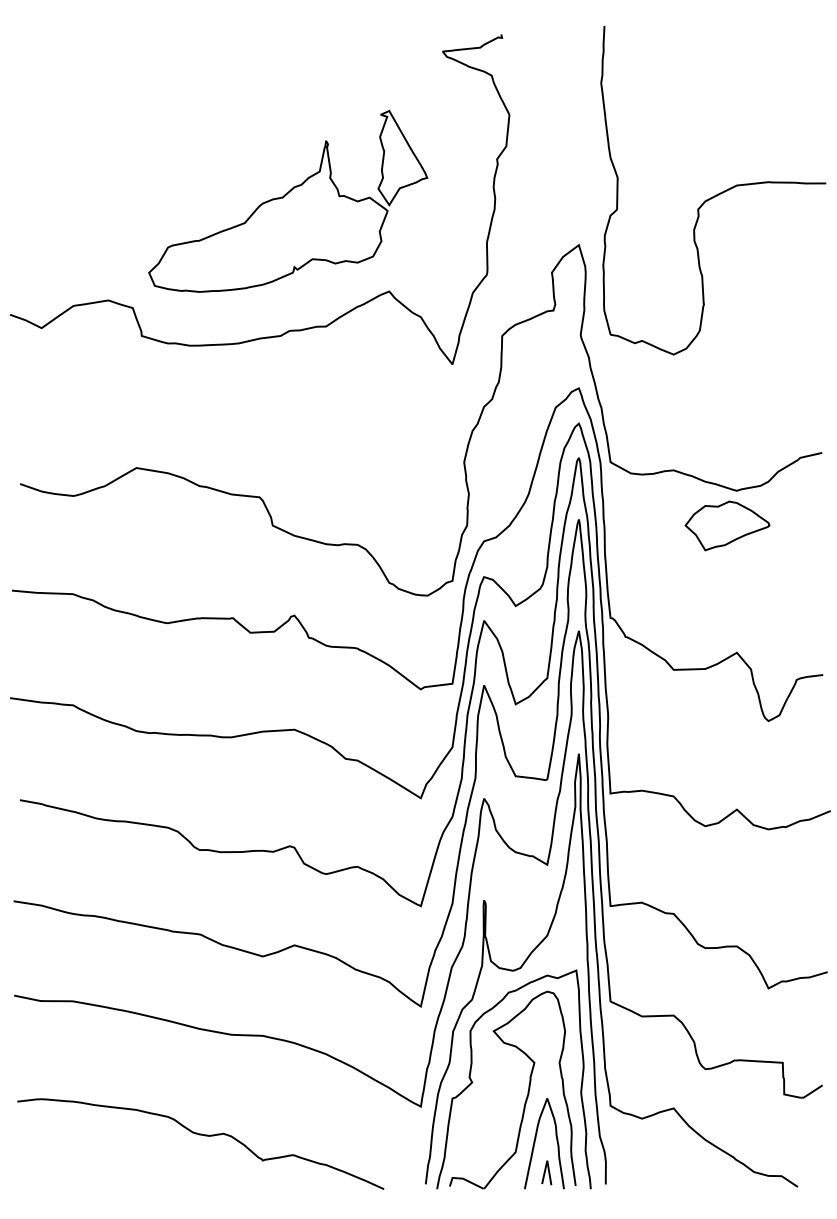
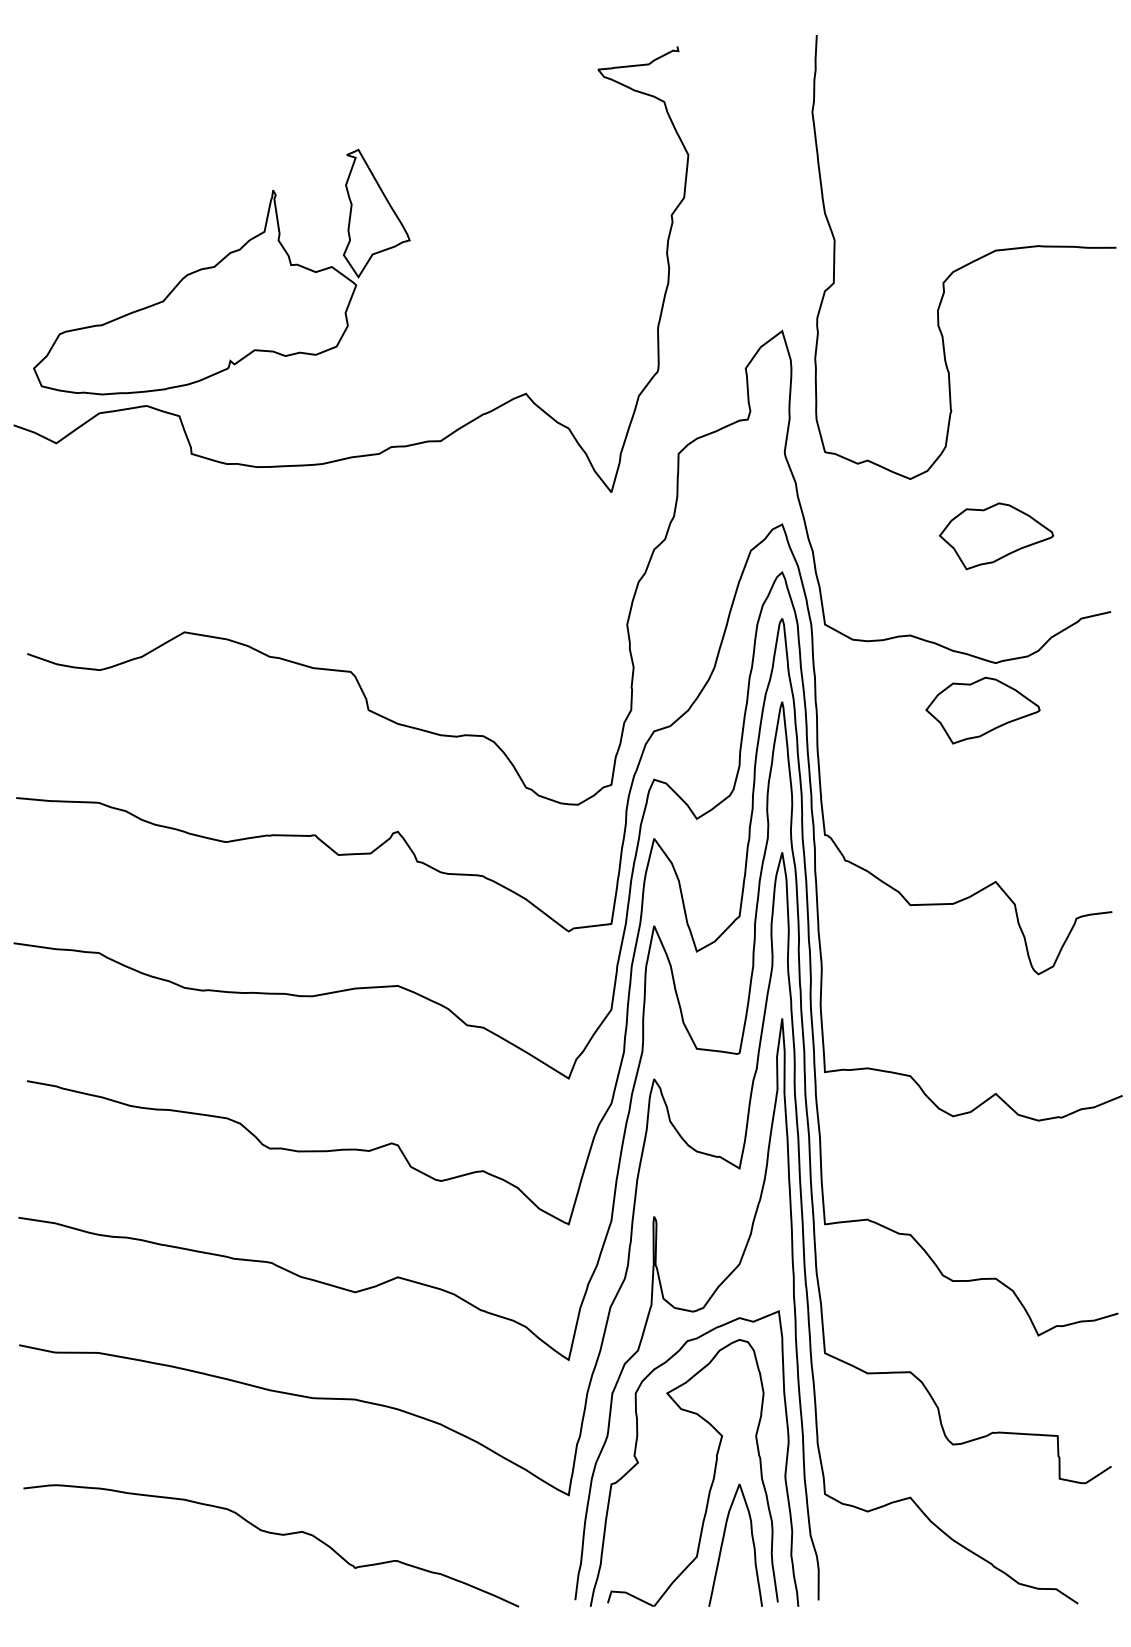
part: (288, 200) -> (222, 270), moved
part: (737, 396) -> (996, 535), added
line: (545, 1172) -> (737, 1584), removed

